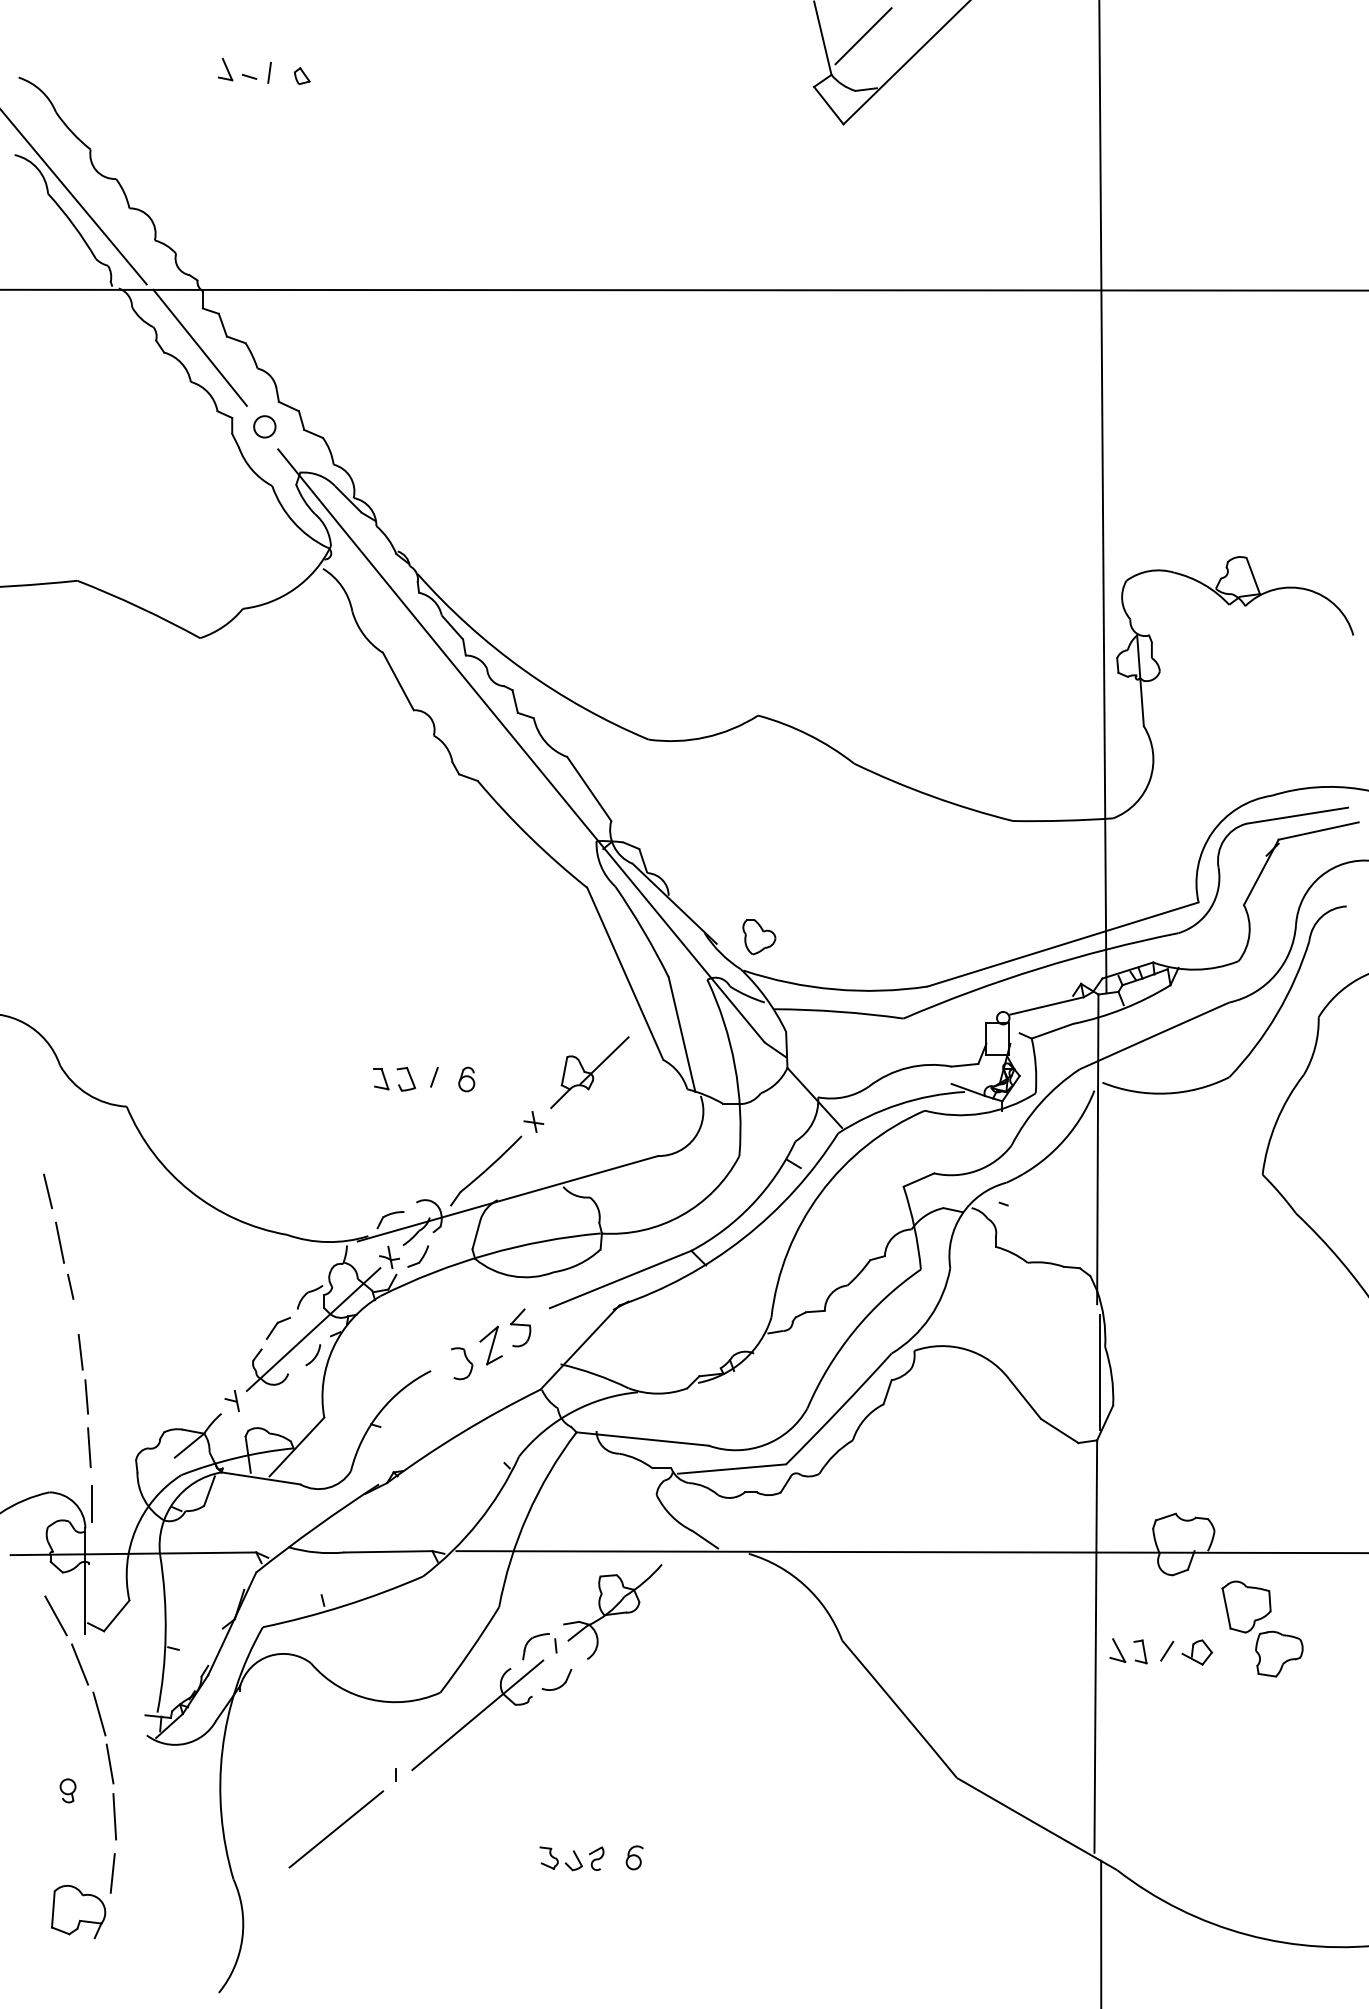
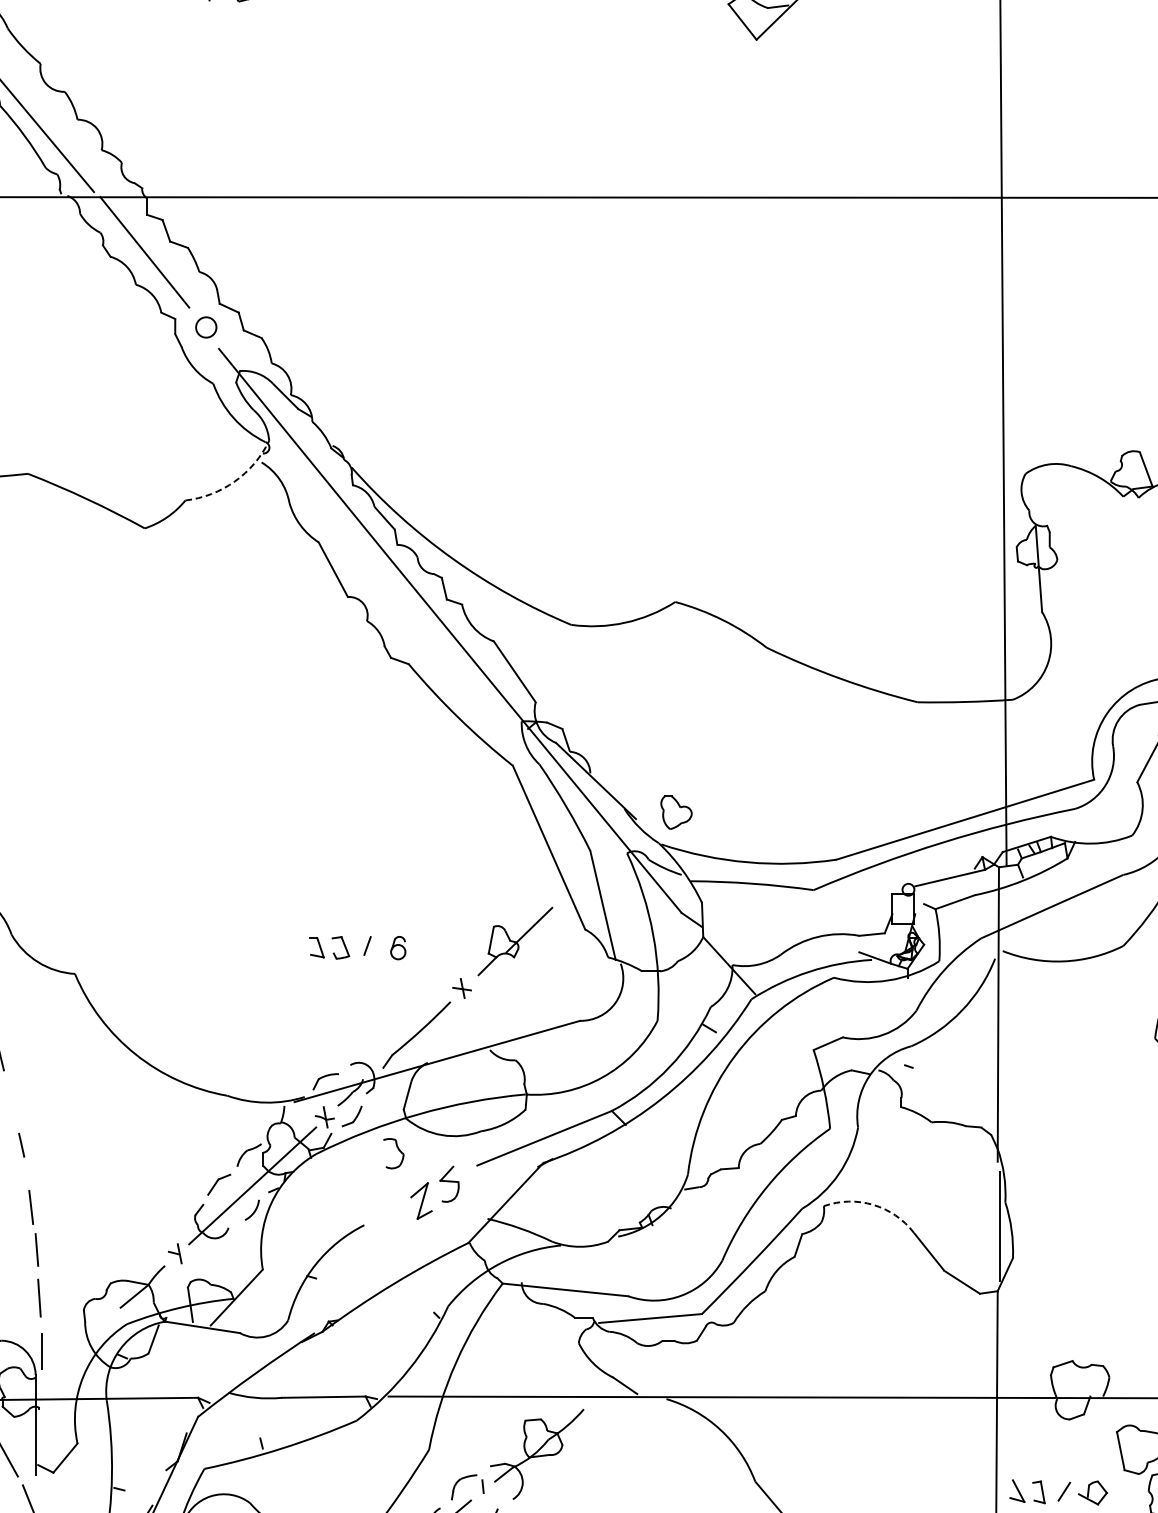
arc: (295, 588) -> (235, 481), solid -> dashed
line: (60, 1242) -> (11, 1103), removed
arc: (966, 1349) -> (873, 1204), solid -> dashed
part: (462, 1363) -> (394, 1153), moved

